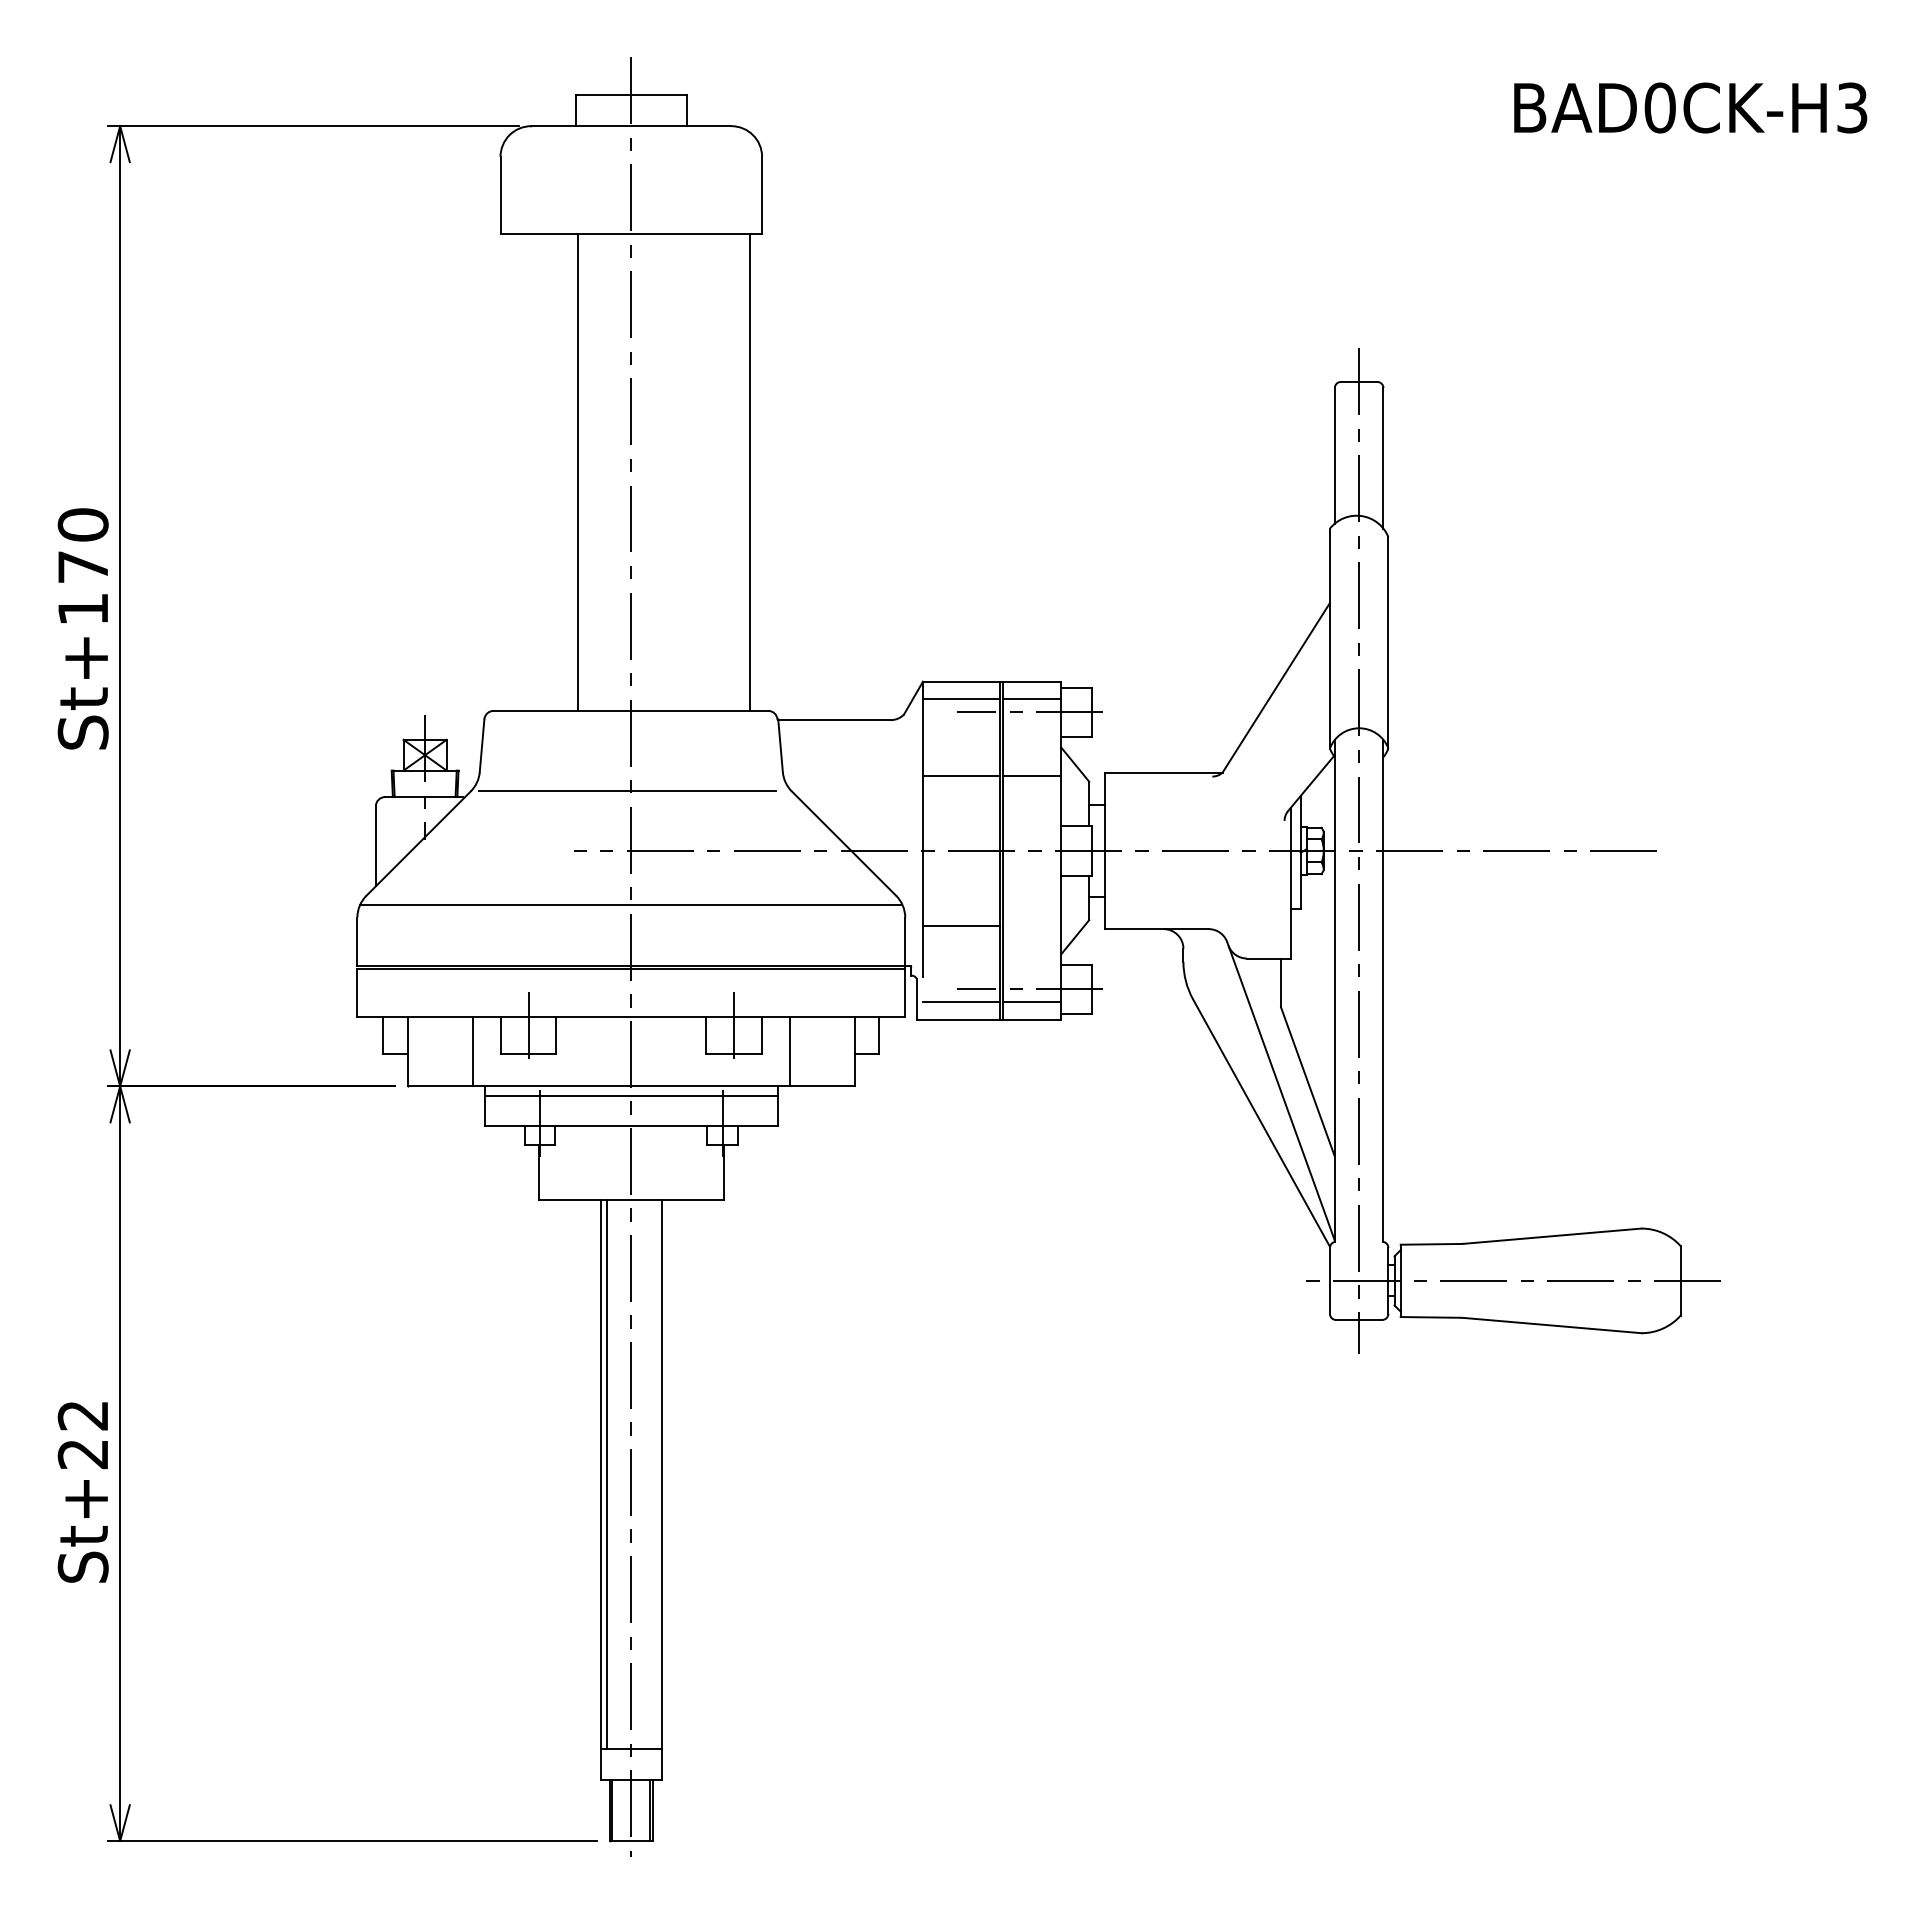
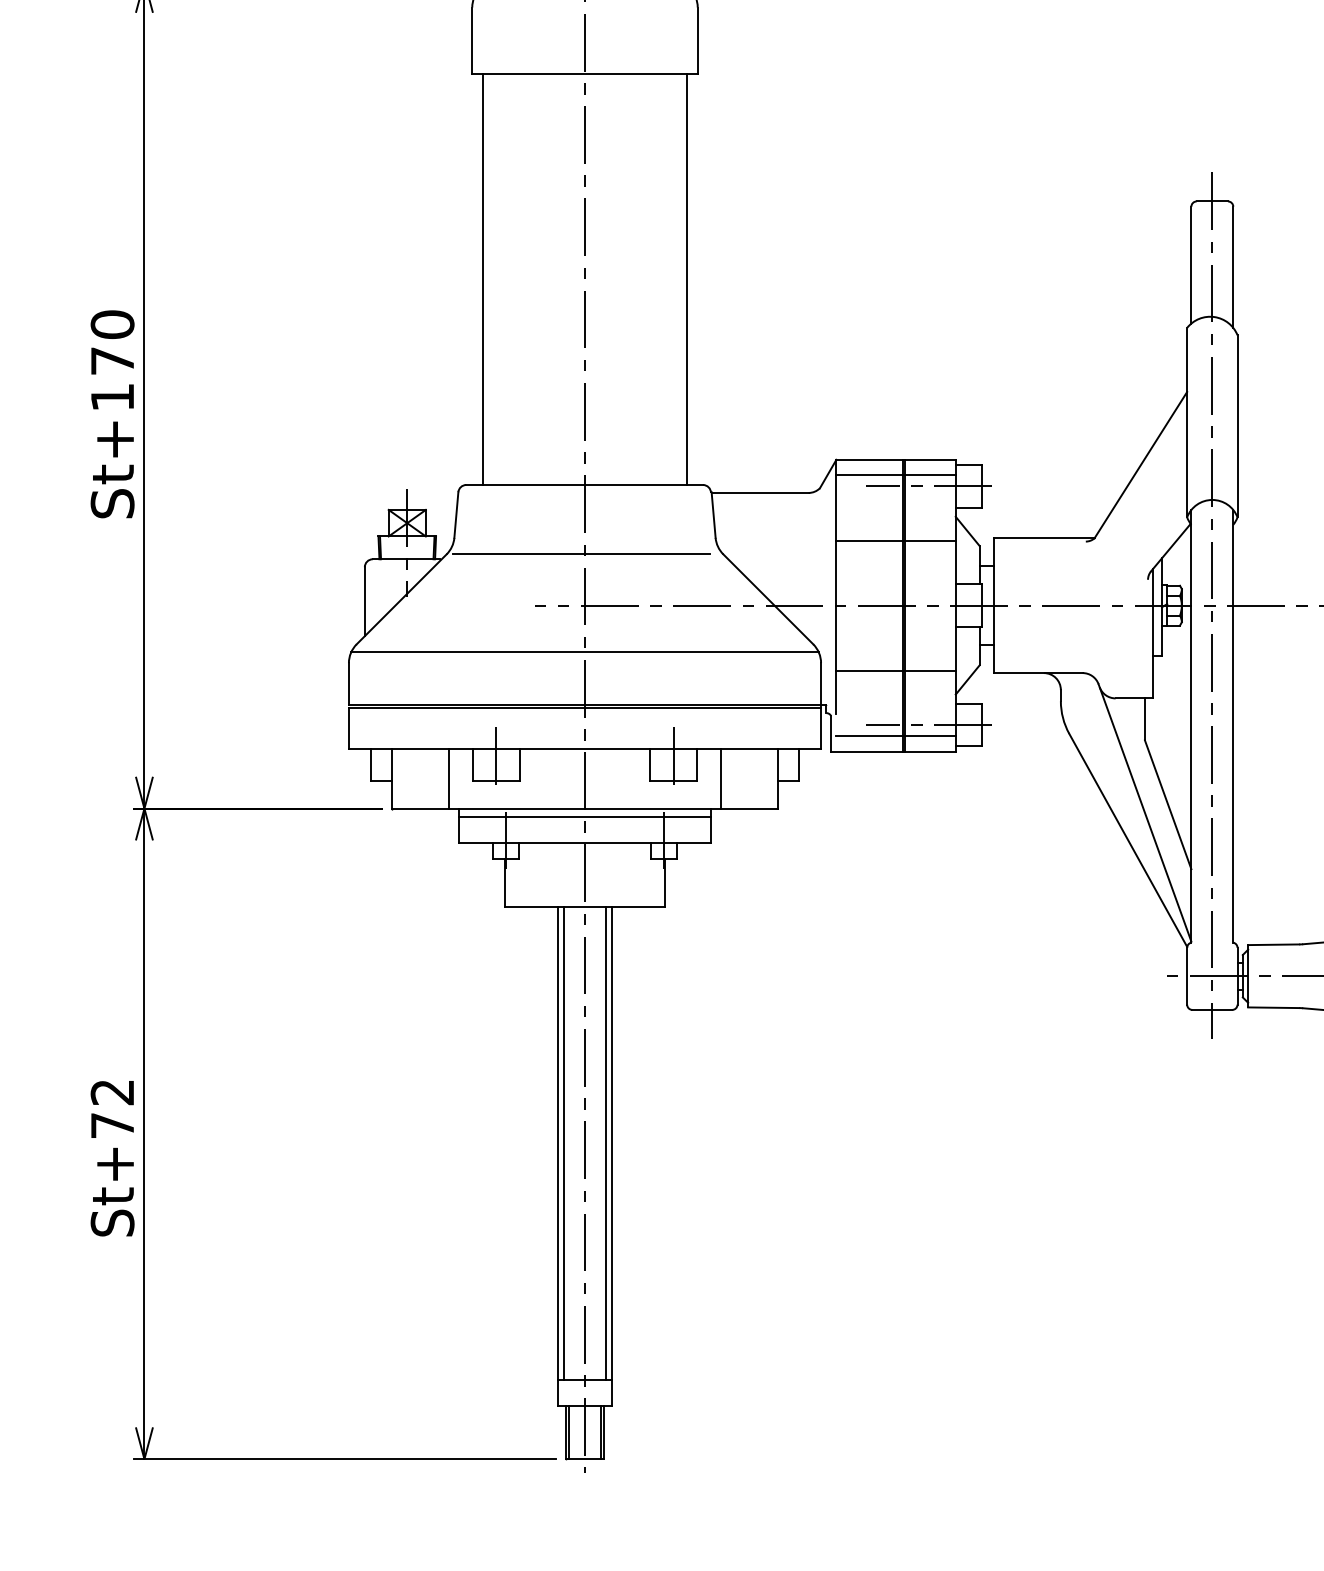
line: (577, 471) -> (482, 278), moved
line: (1032, 926) -> (930, 670), added
text: (82, 1454) -> (111, 1125), St+22 -> St+72
line: (655, 1474) -> (605, 1143), added

